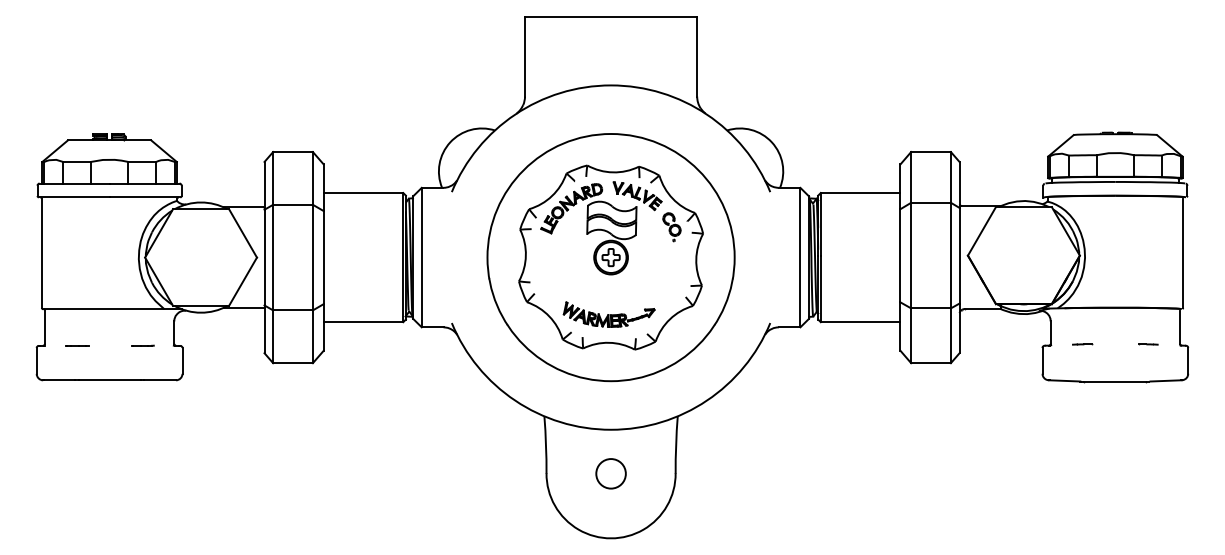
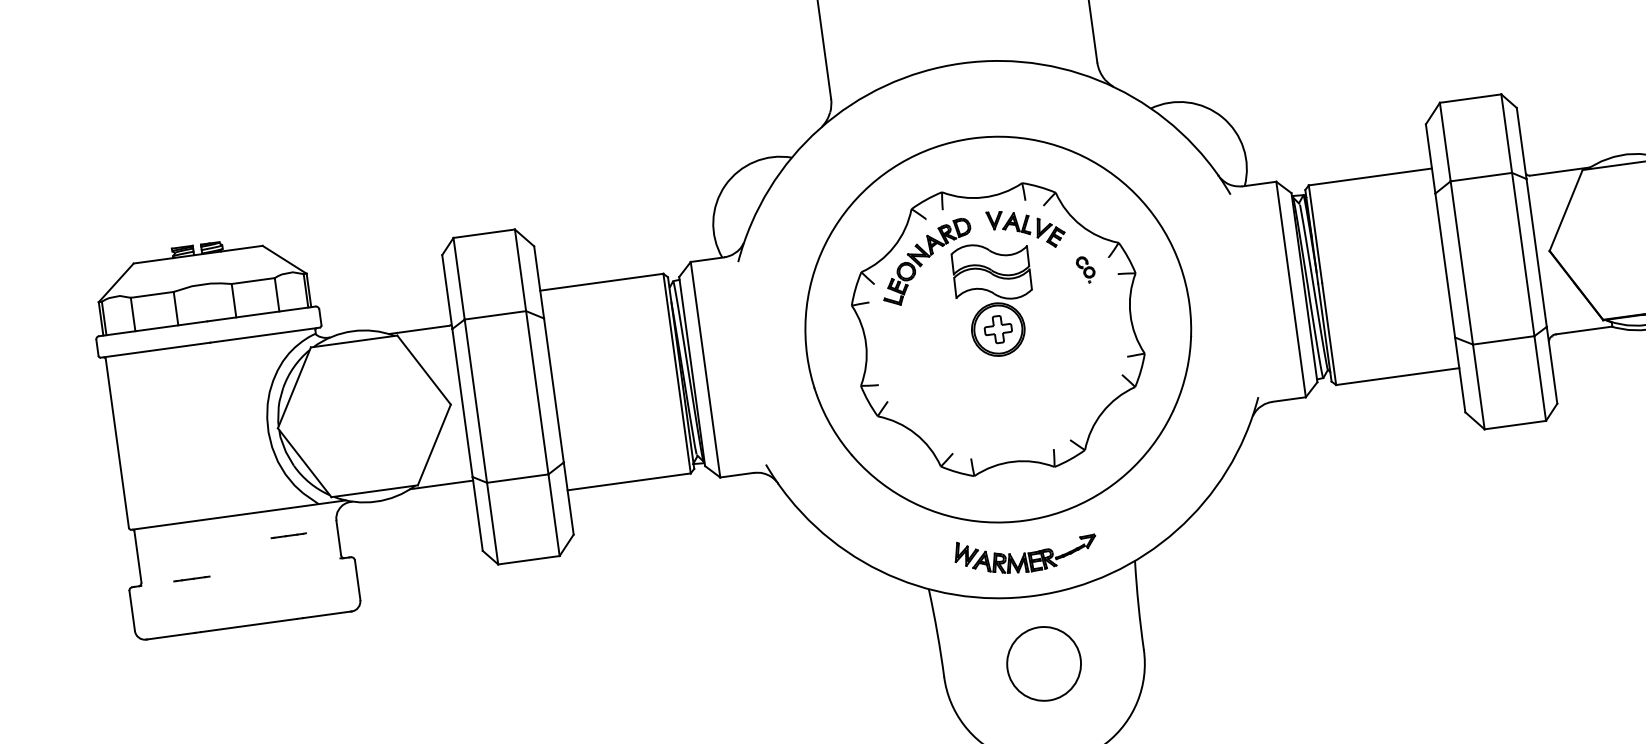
part: (671, 227) -> (1085, 270), size x0.6
part: (608, 314) -> (1024, 552), moved
line: (142, 345) -> (288, 535), moved
circle: (610, 473) -> (1043, 663), size x1.6

